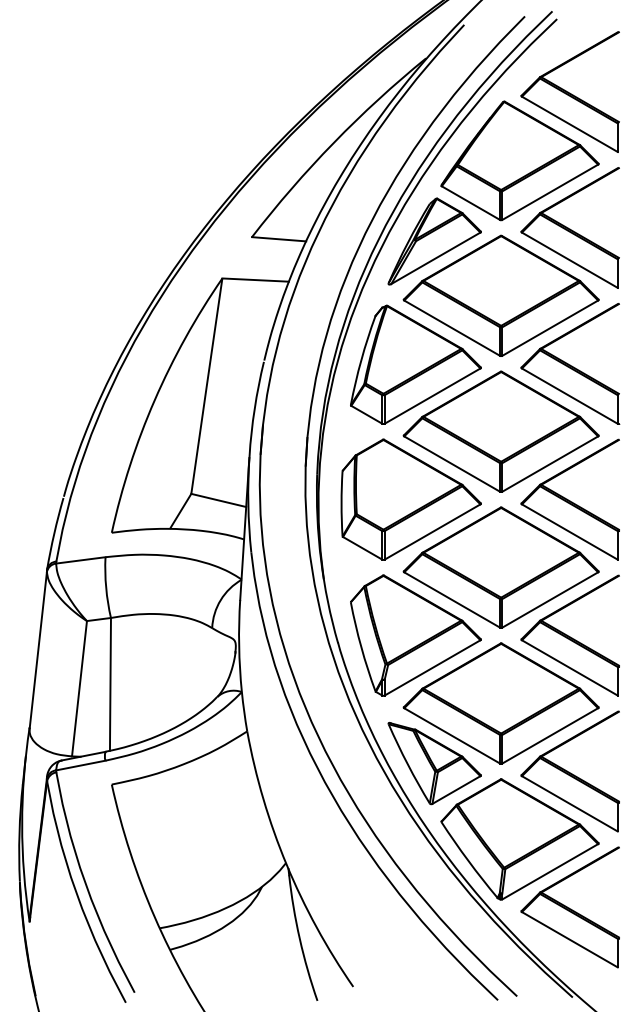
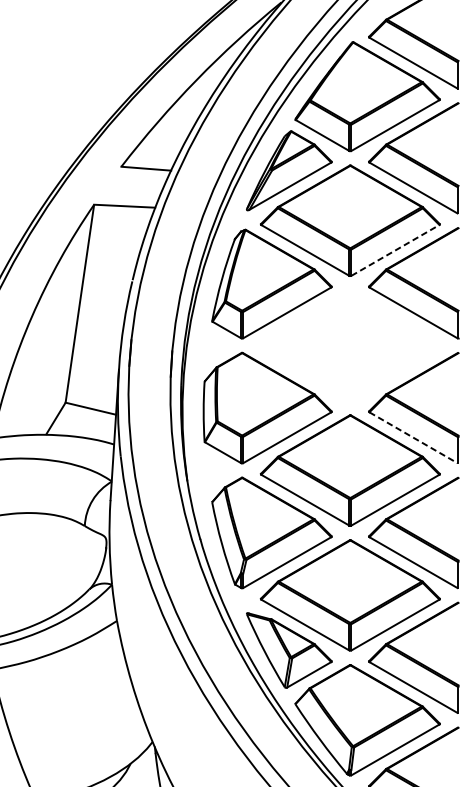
line: (550, 327) -> (395, 249), solid -> dashed
part: (500, 431) -> (349, 345), removed
line: (570, 532) -> (414, 438), solid -> dashed

